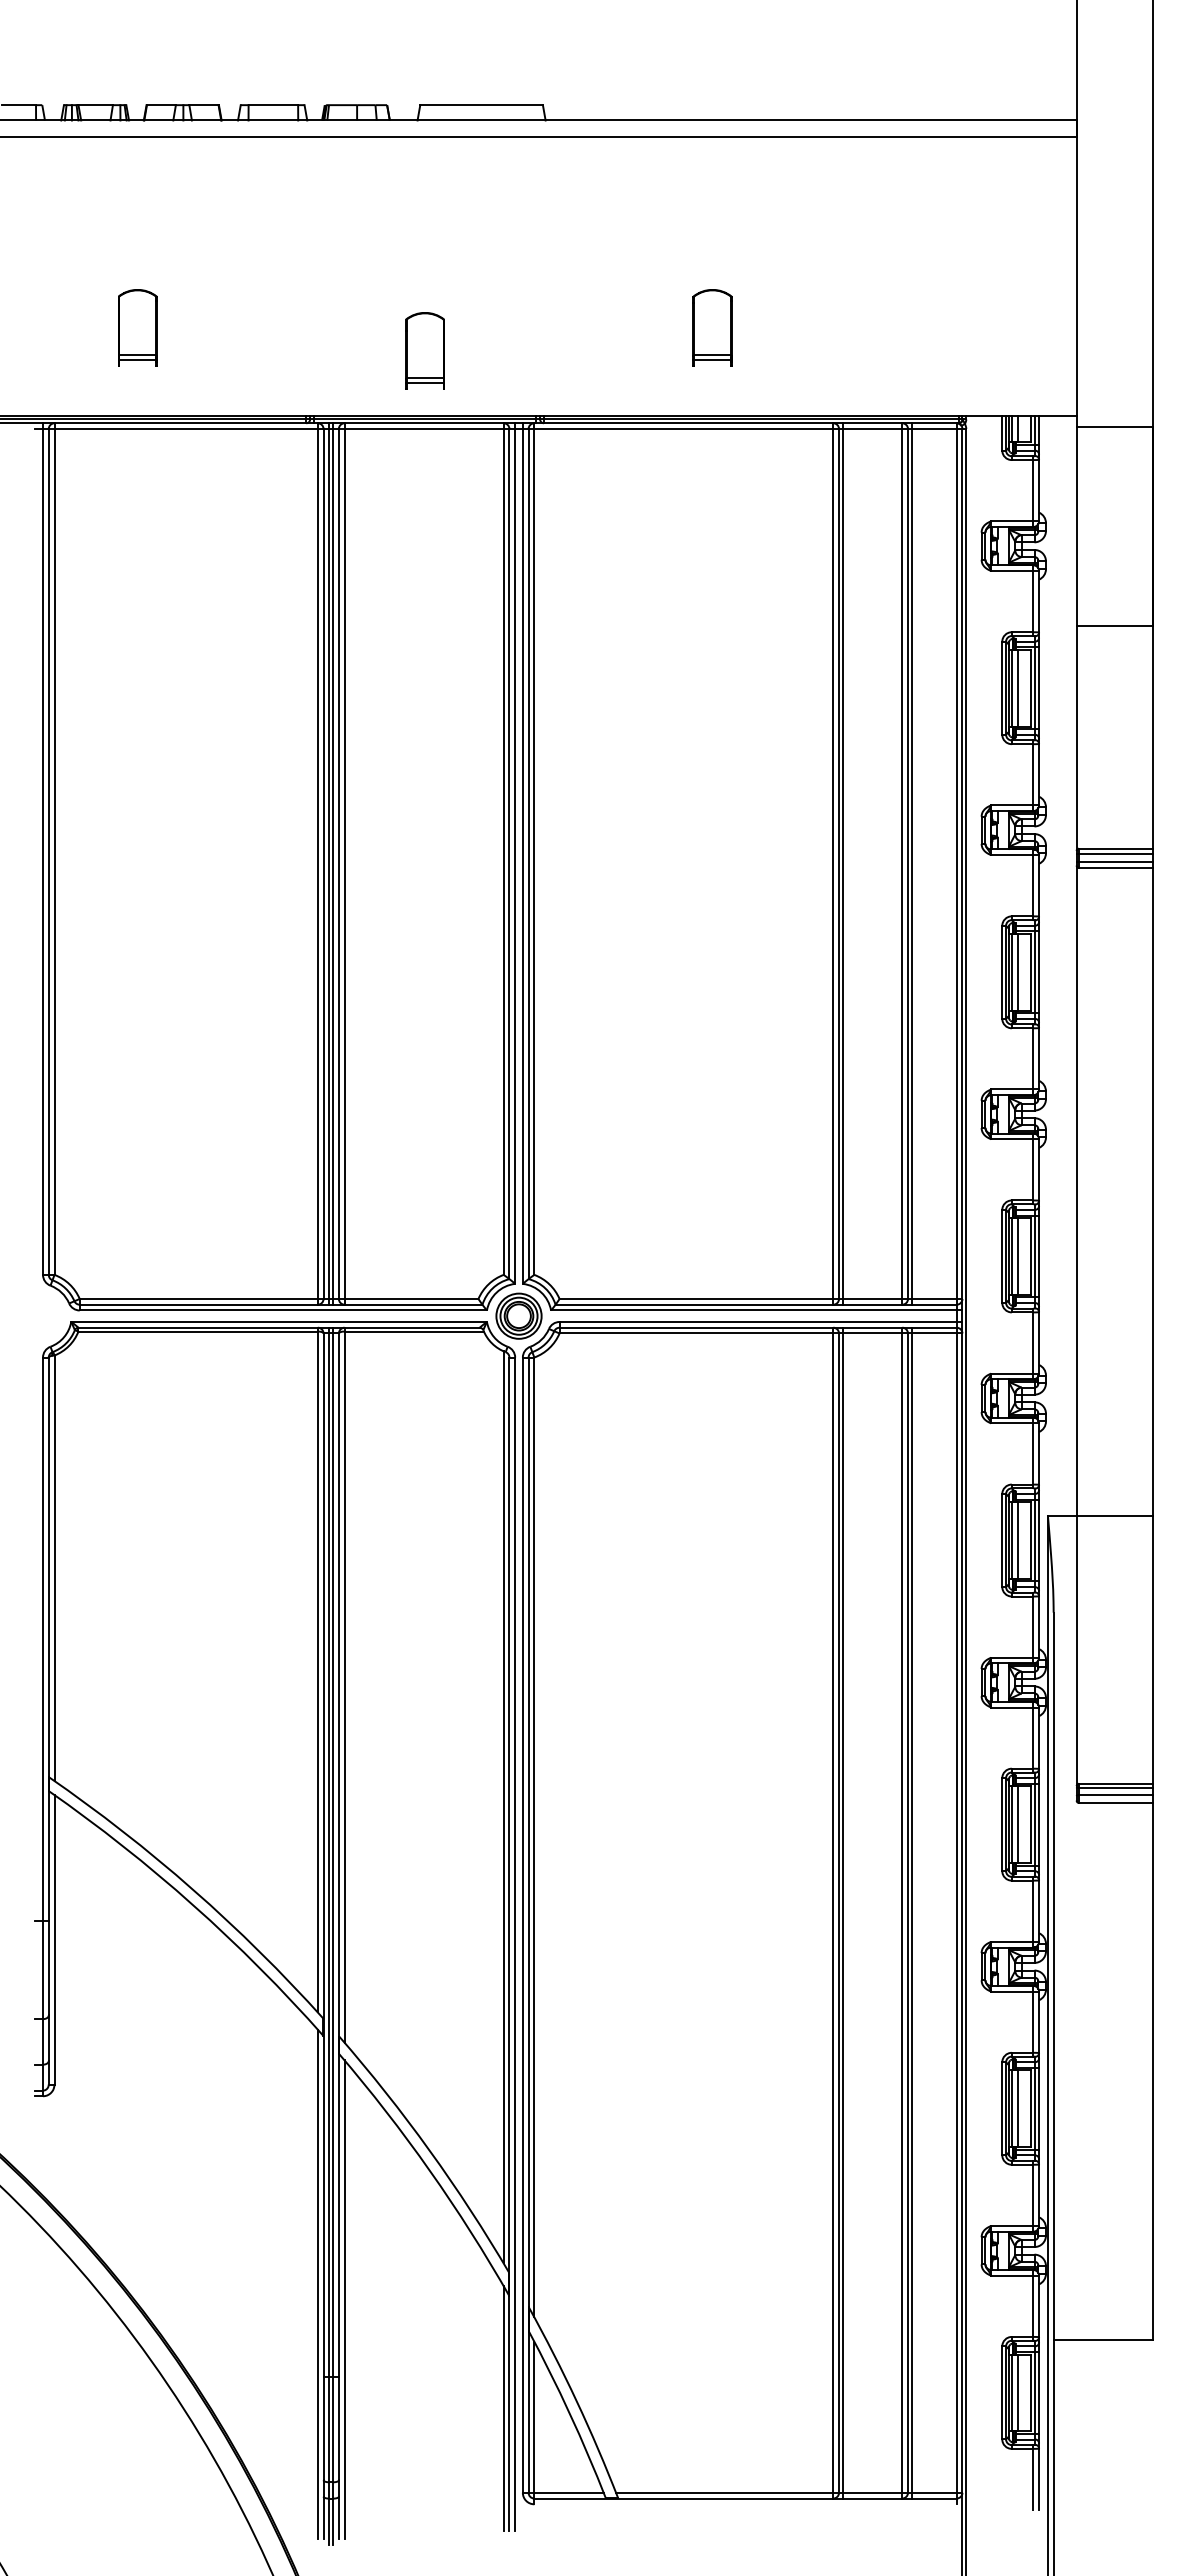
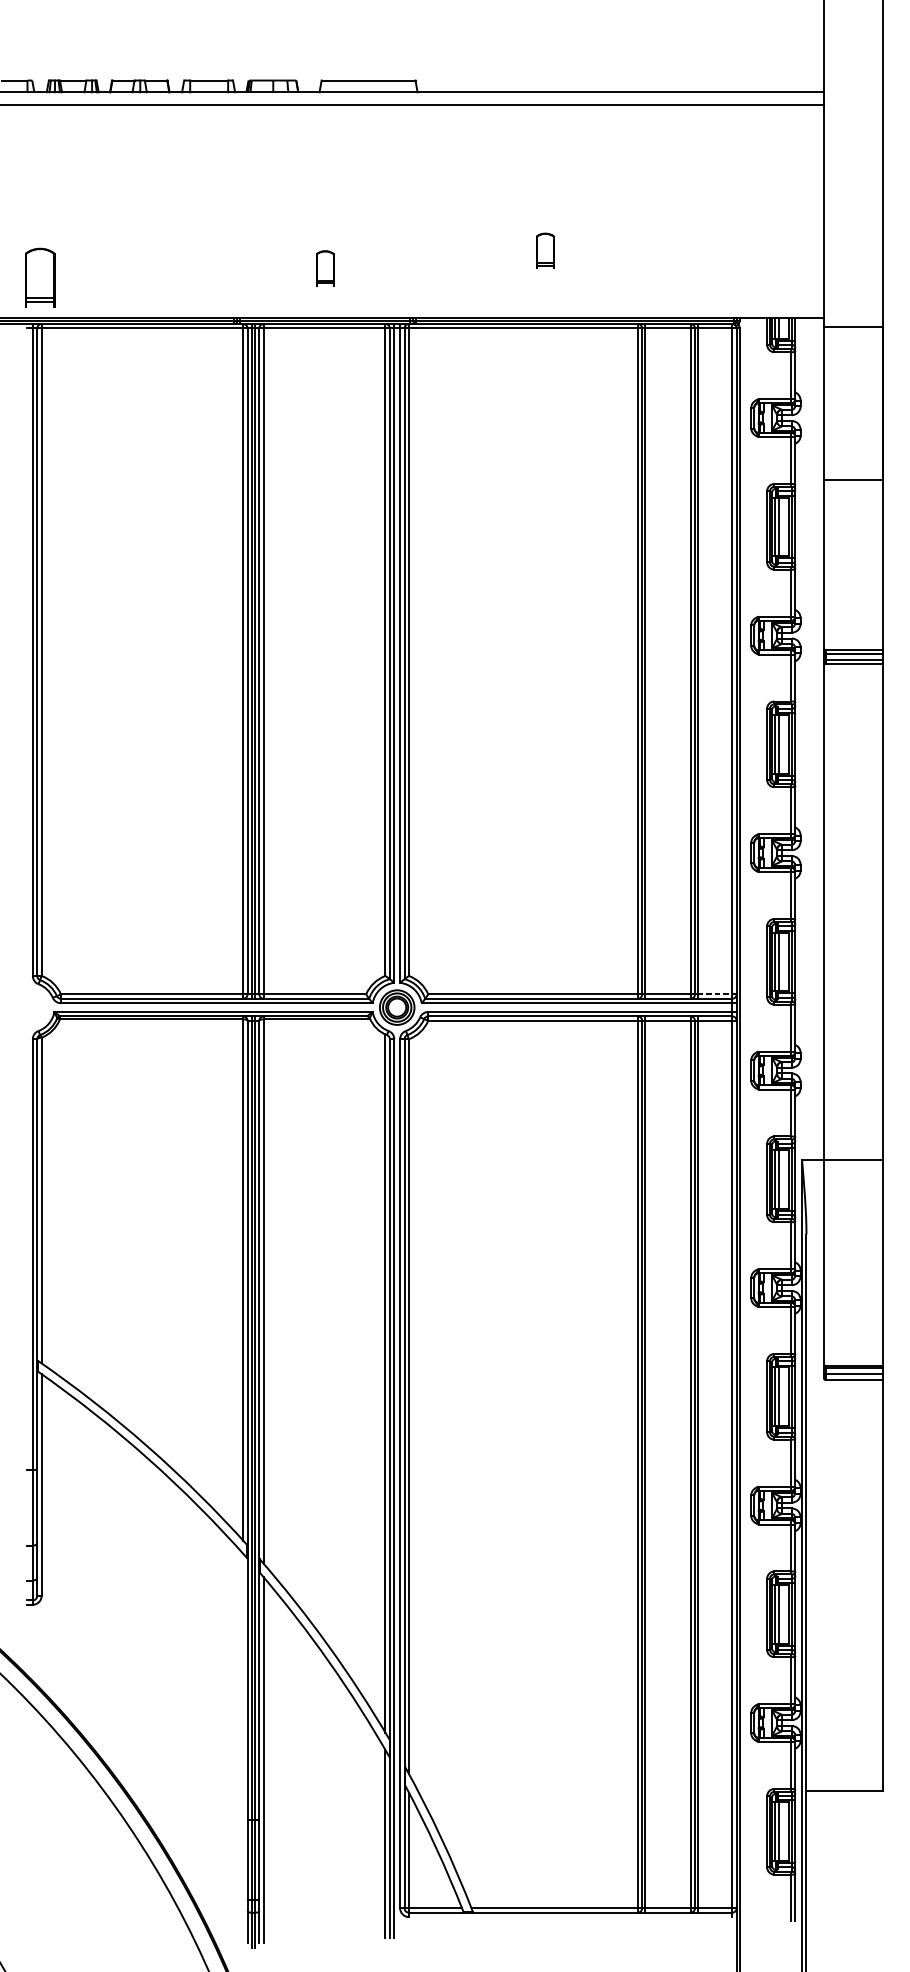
part: (137, 327) -> (40, 277), moved
part: (712, 327) -> (545, 250), size x0.6
part: (424, 350) -> (324, 268), size x0.6
line: (934, 1298) -> (715, 994), solid -> dashed
line: (317, 2283) -> (242, 1748), removed

